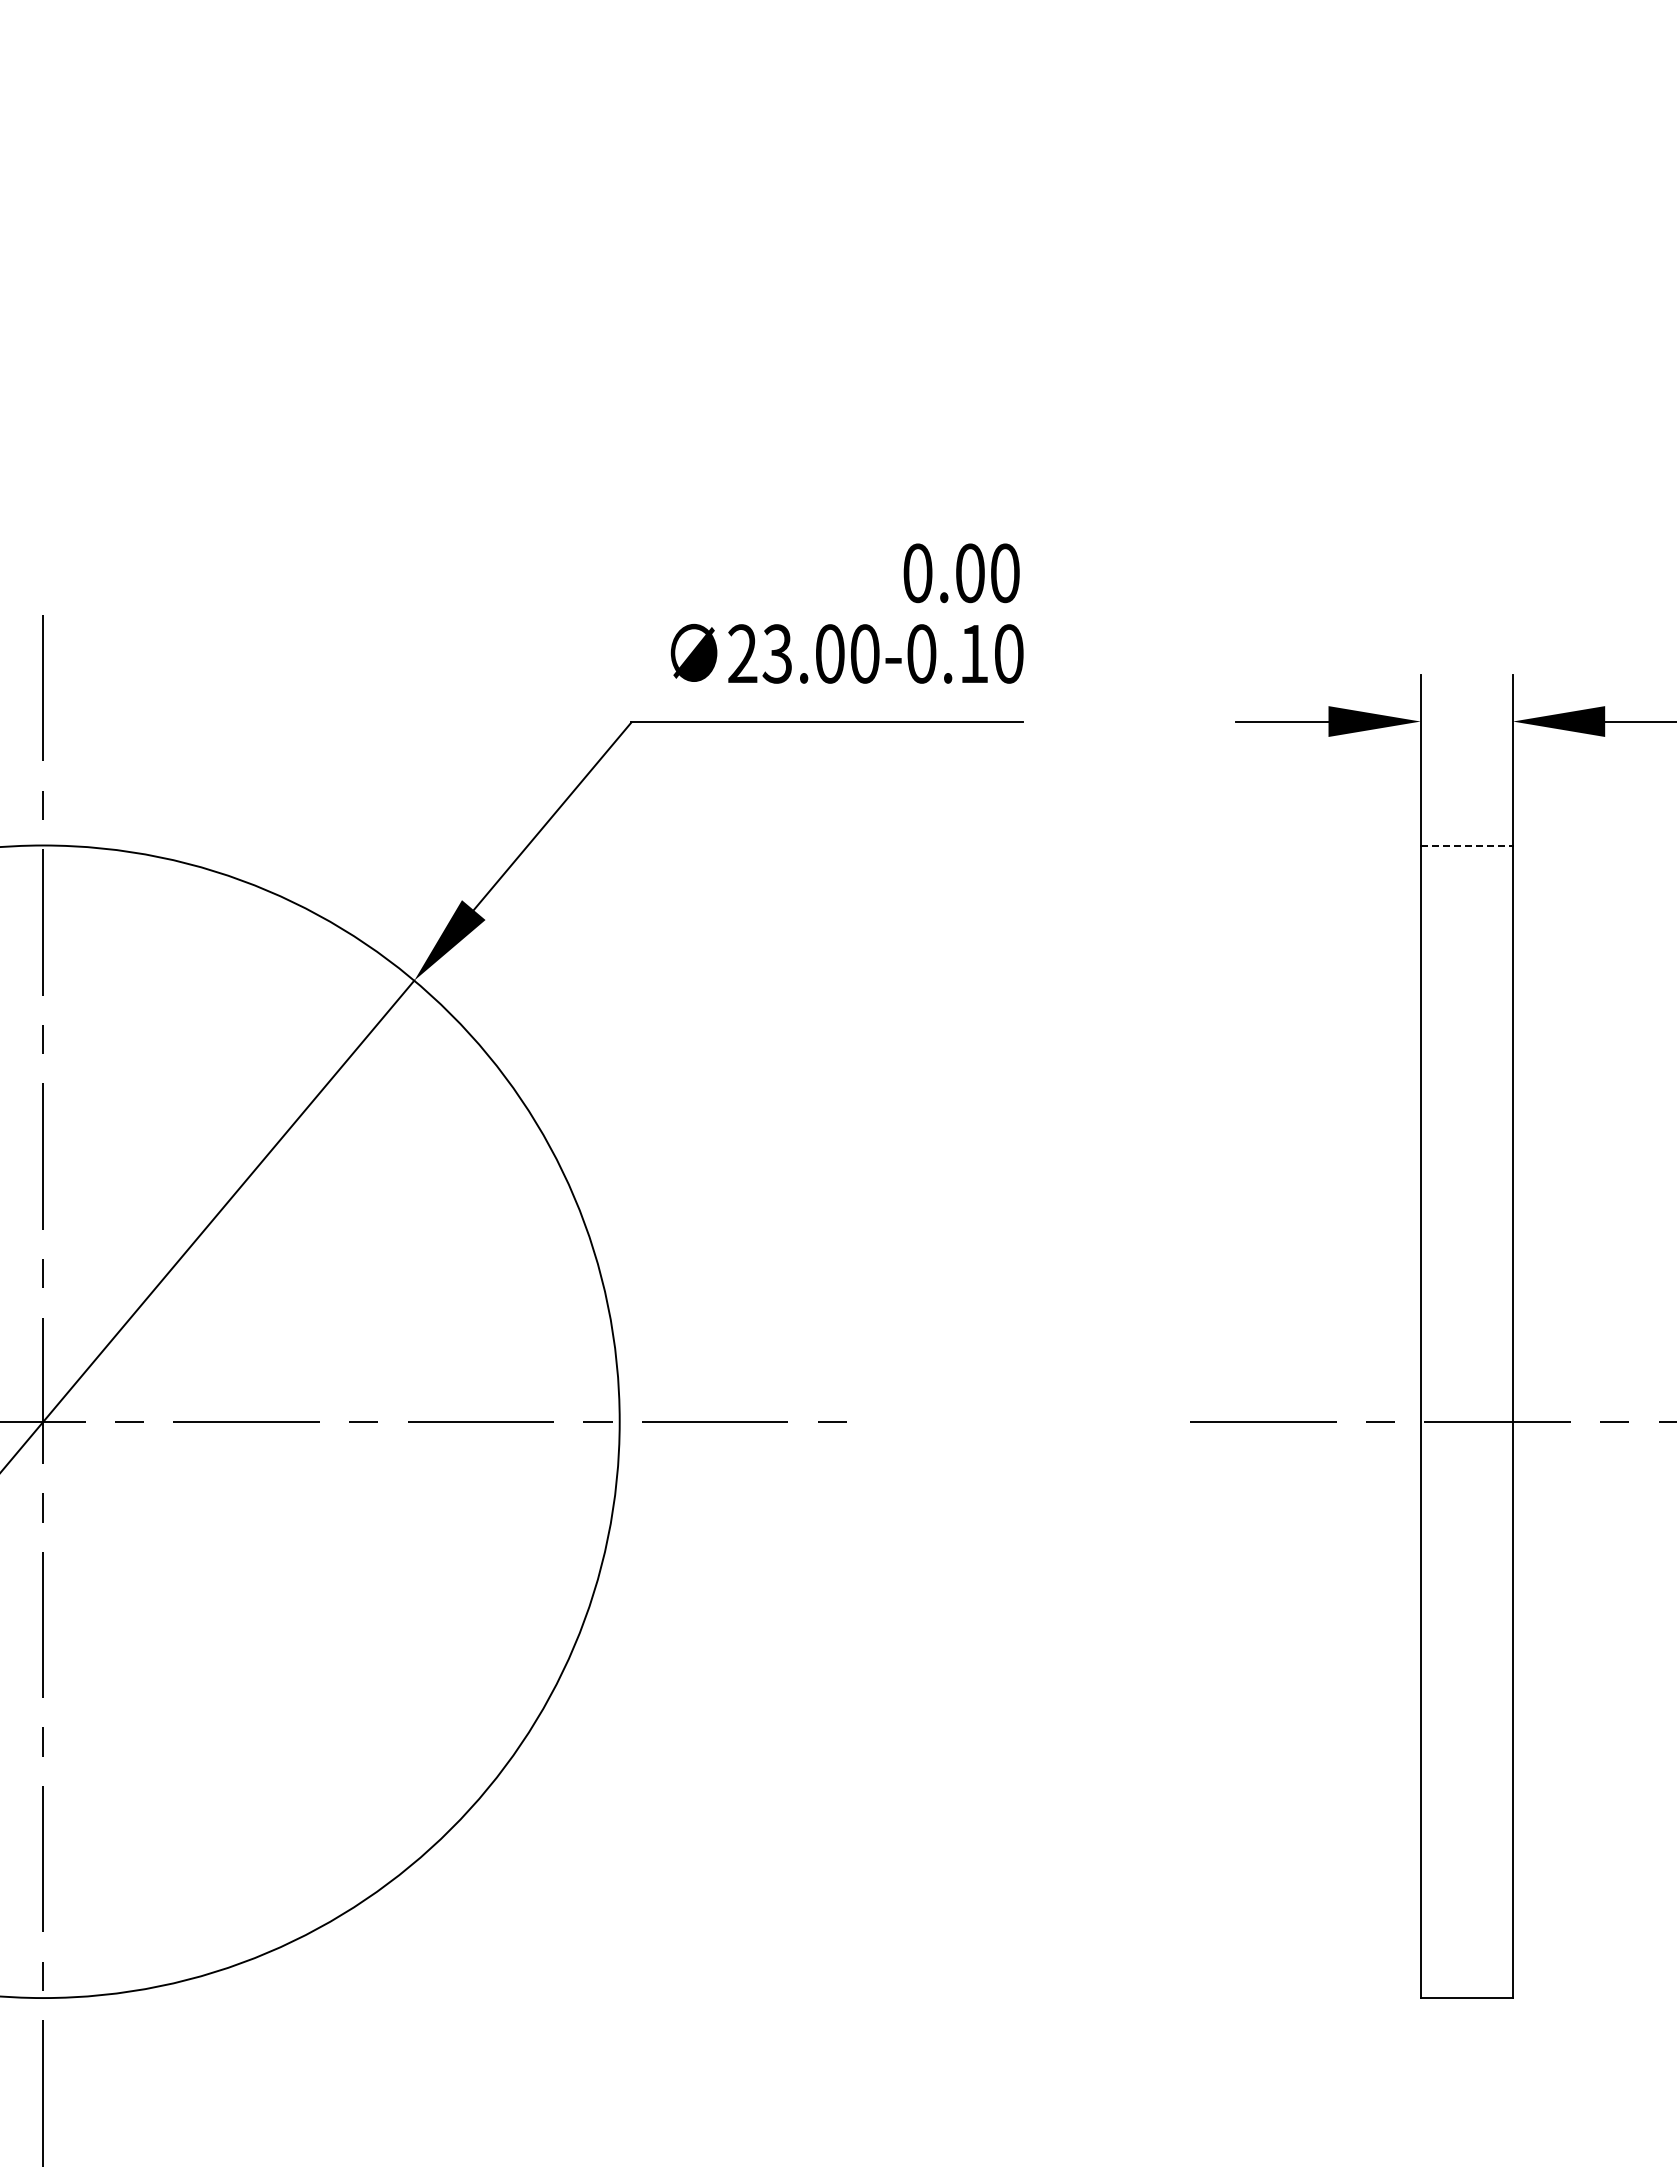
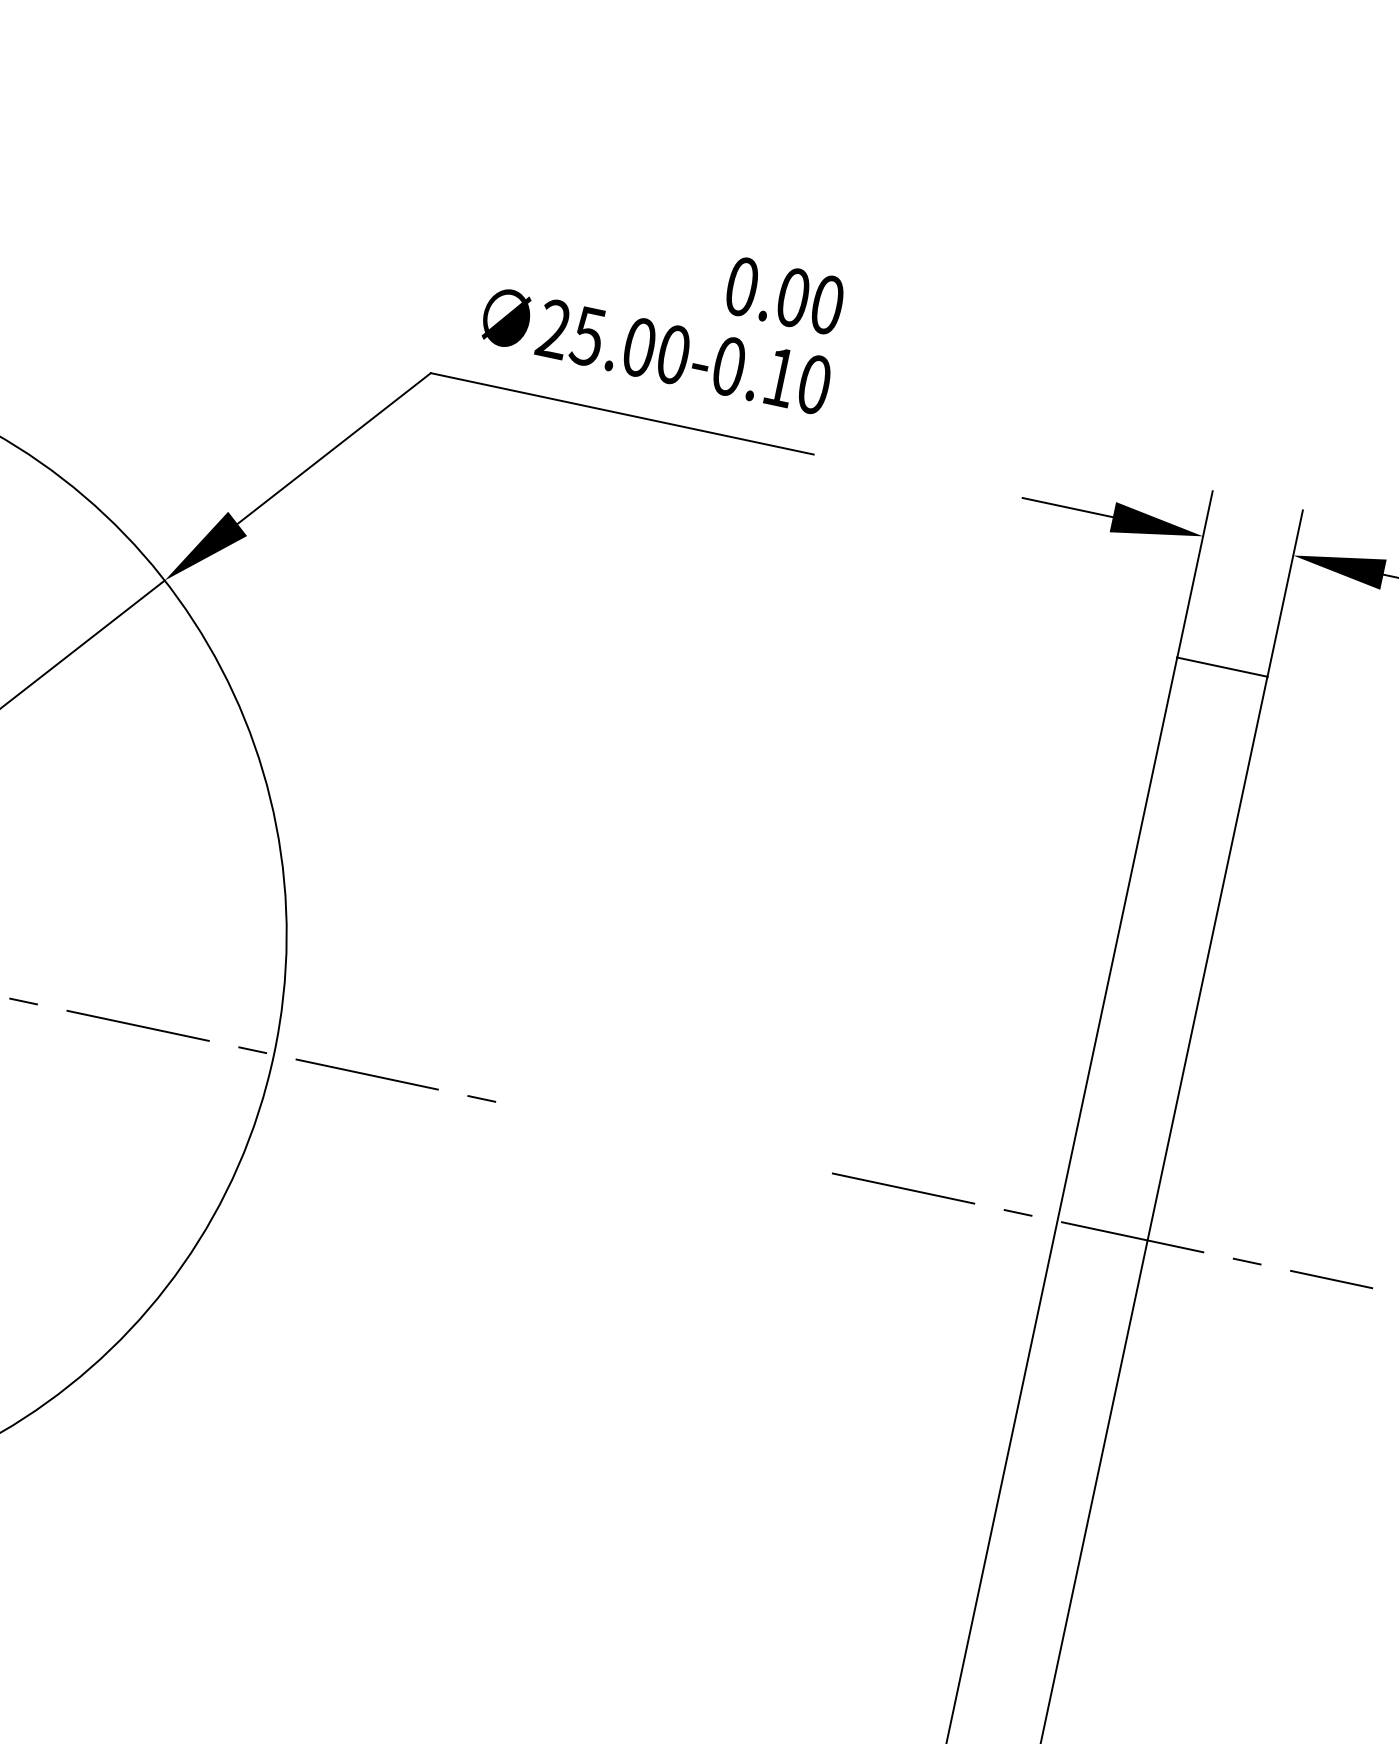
text: (776, 653) -> (587, 335), 23.00 -> 25.00
line: (1467, 845) -> (1223, 667), dashed -> solid

